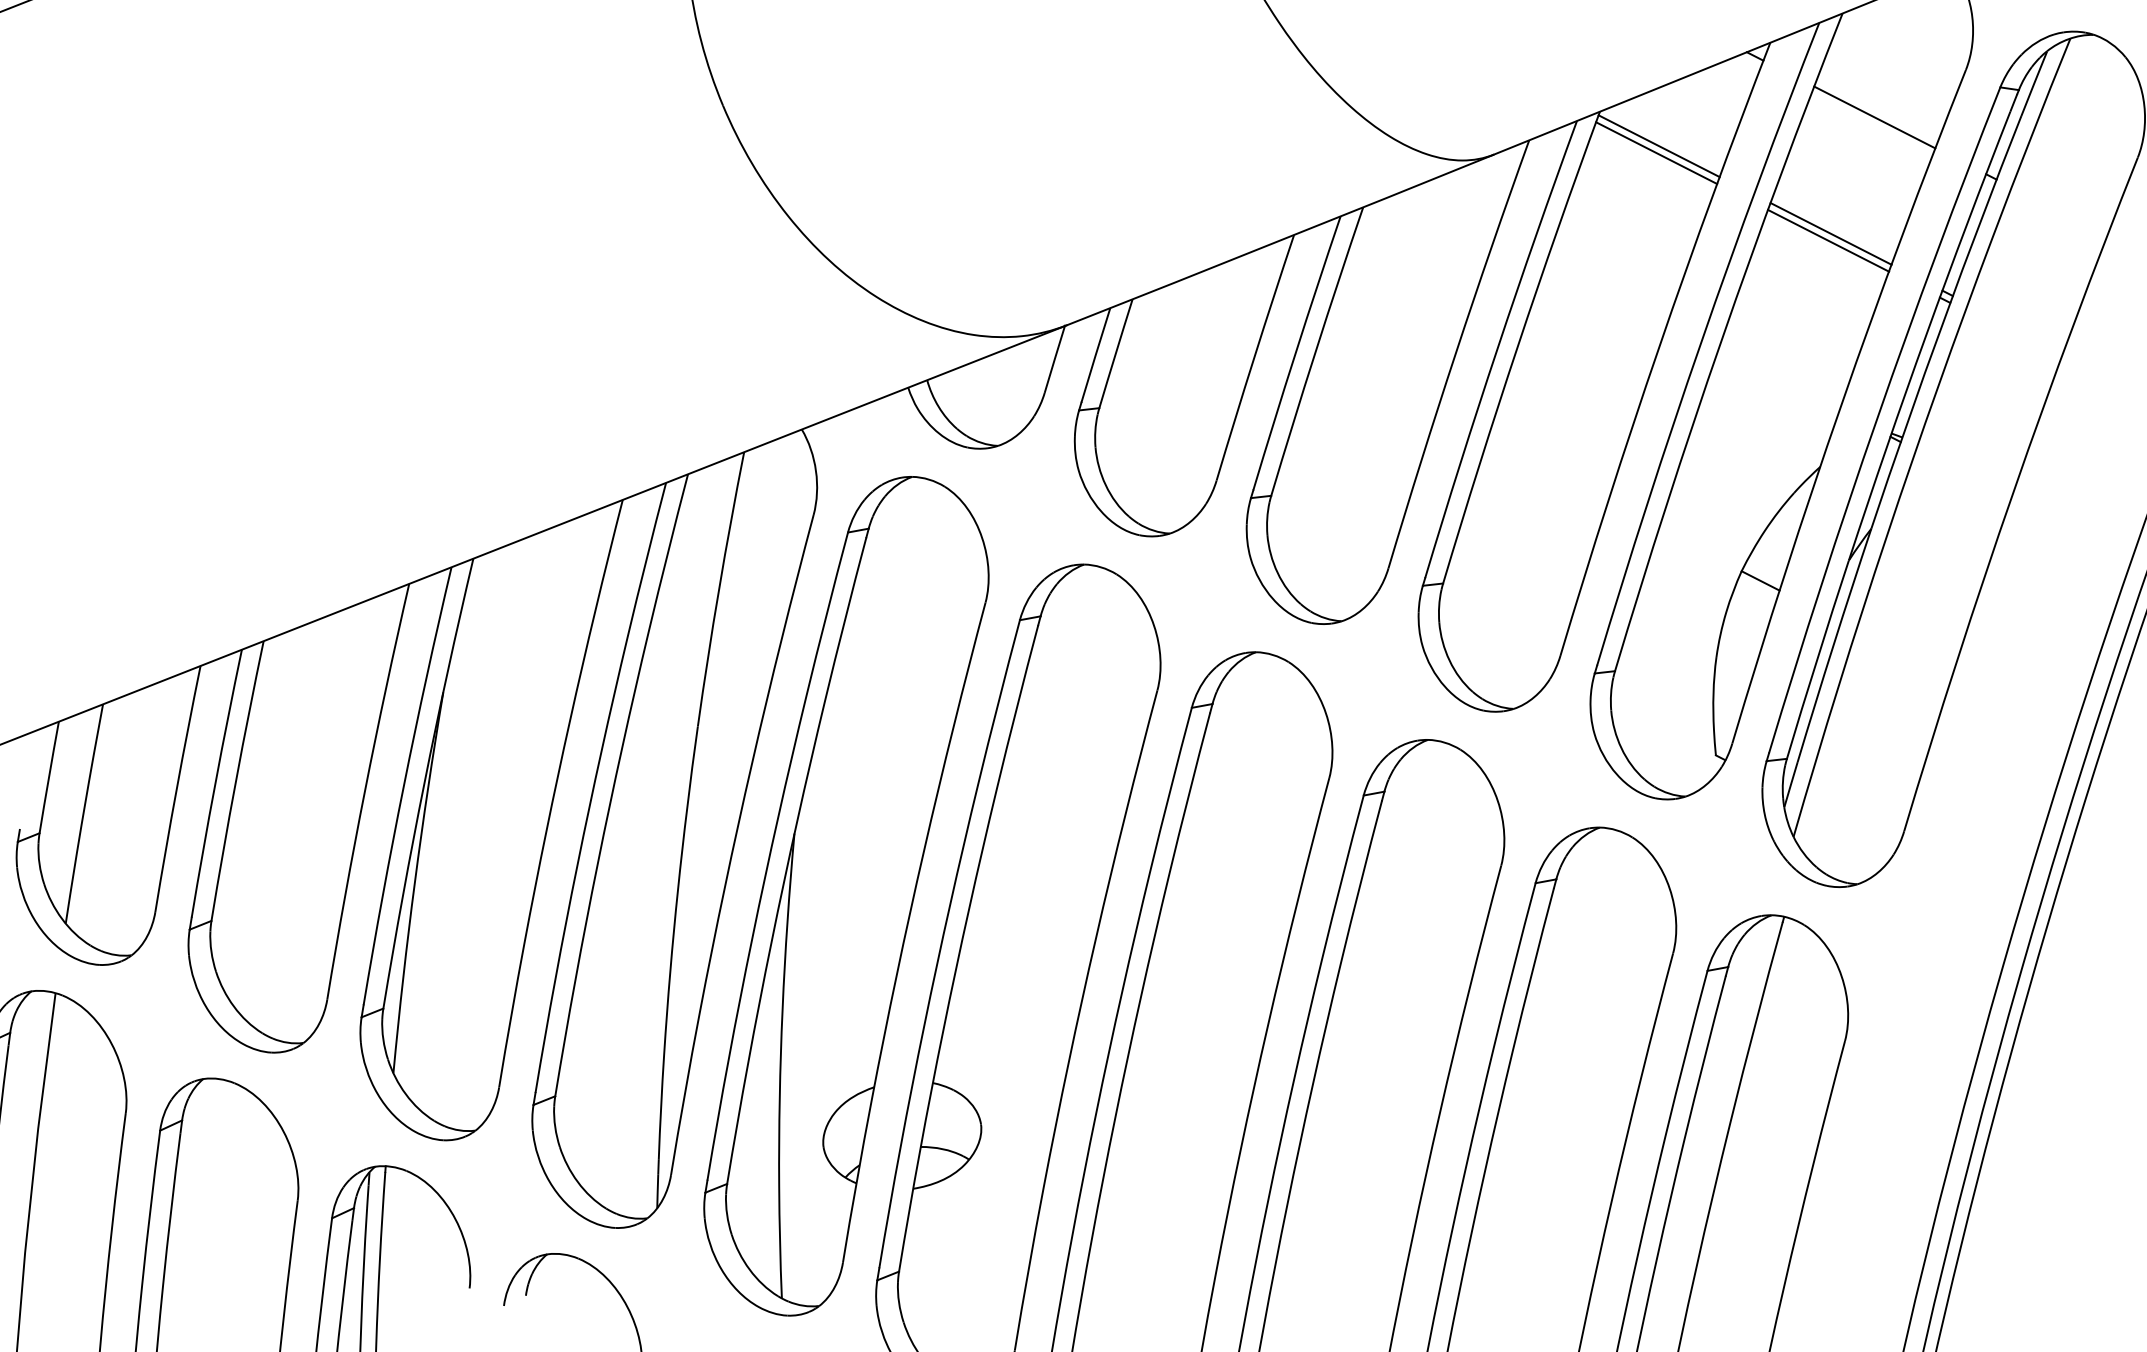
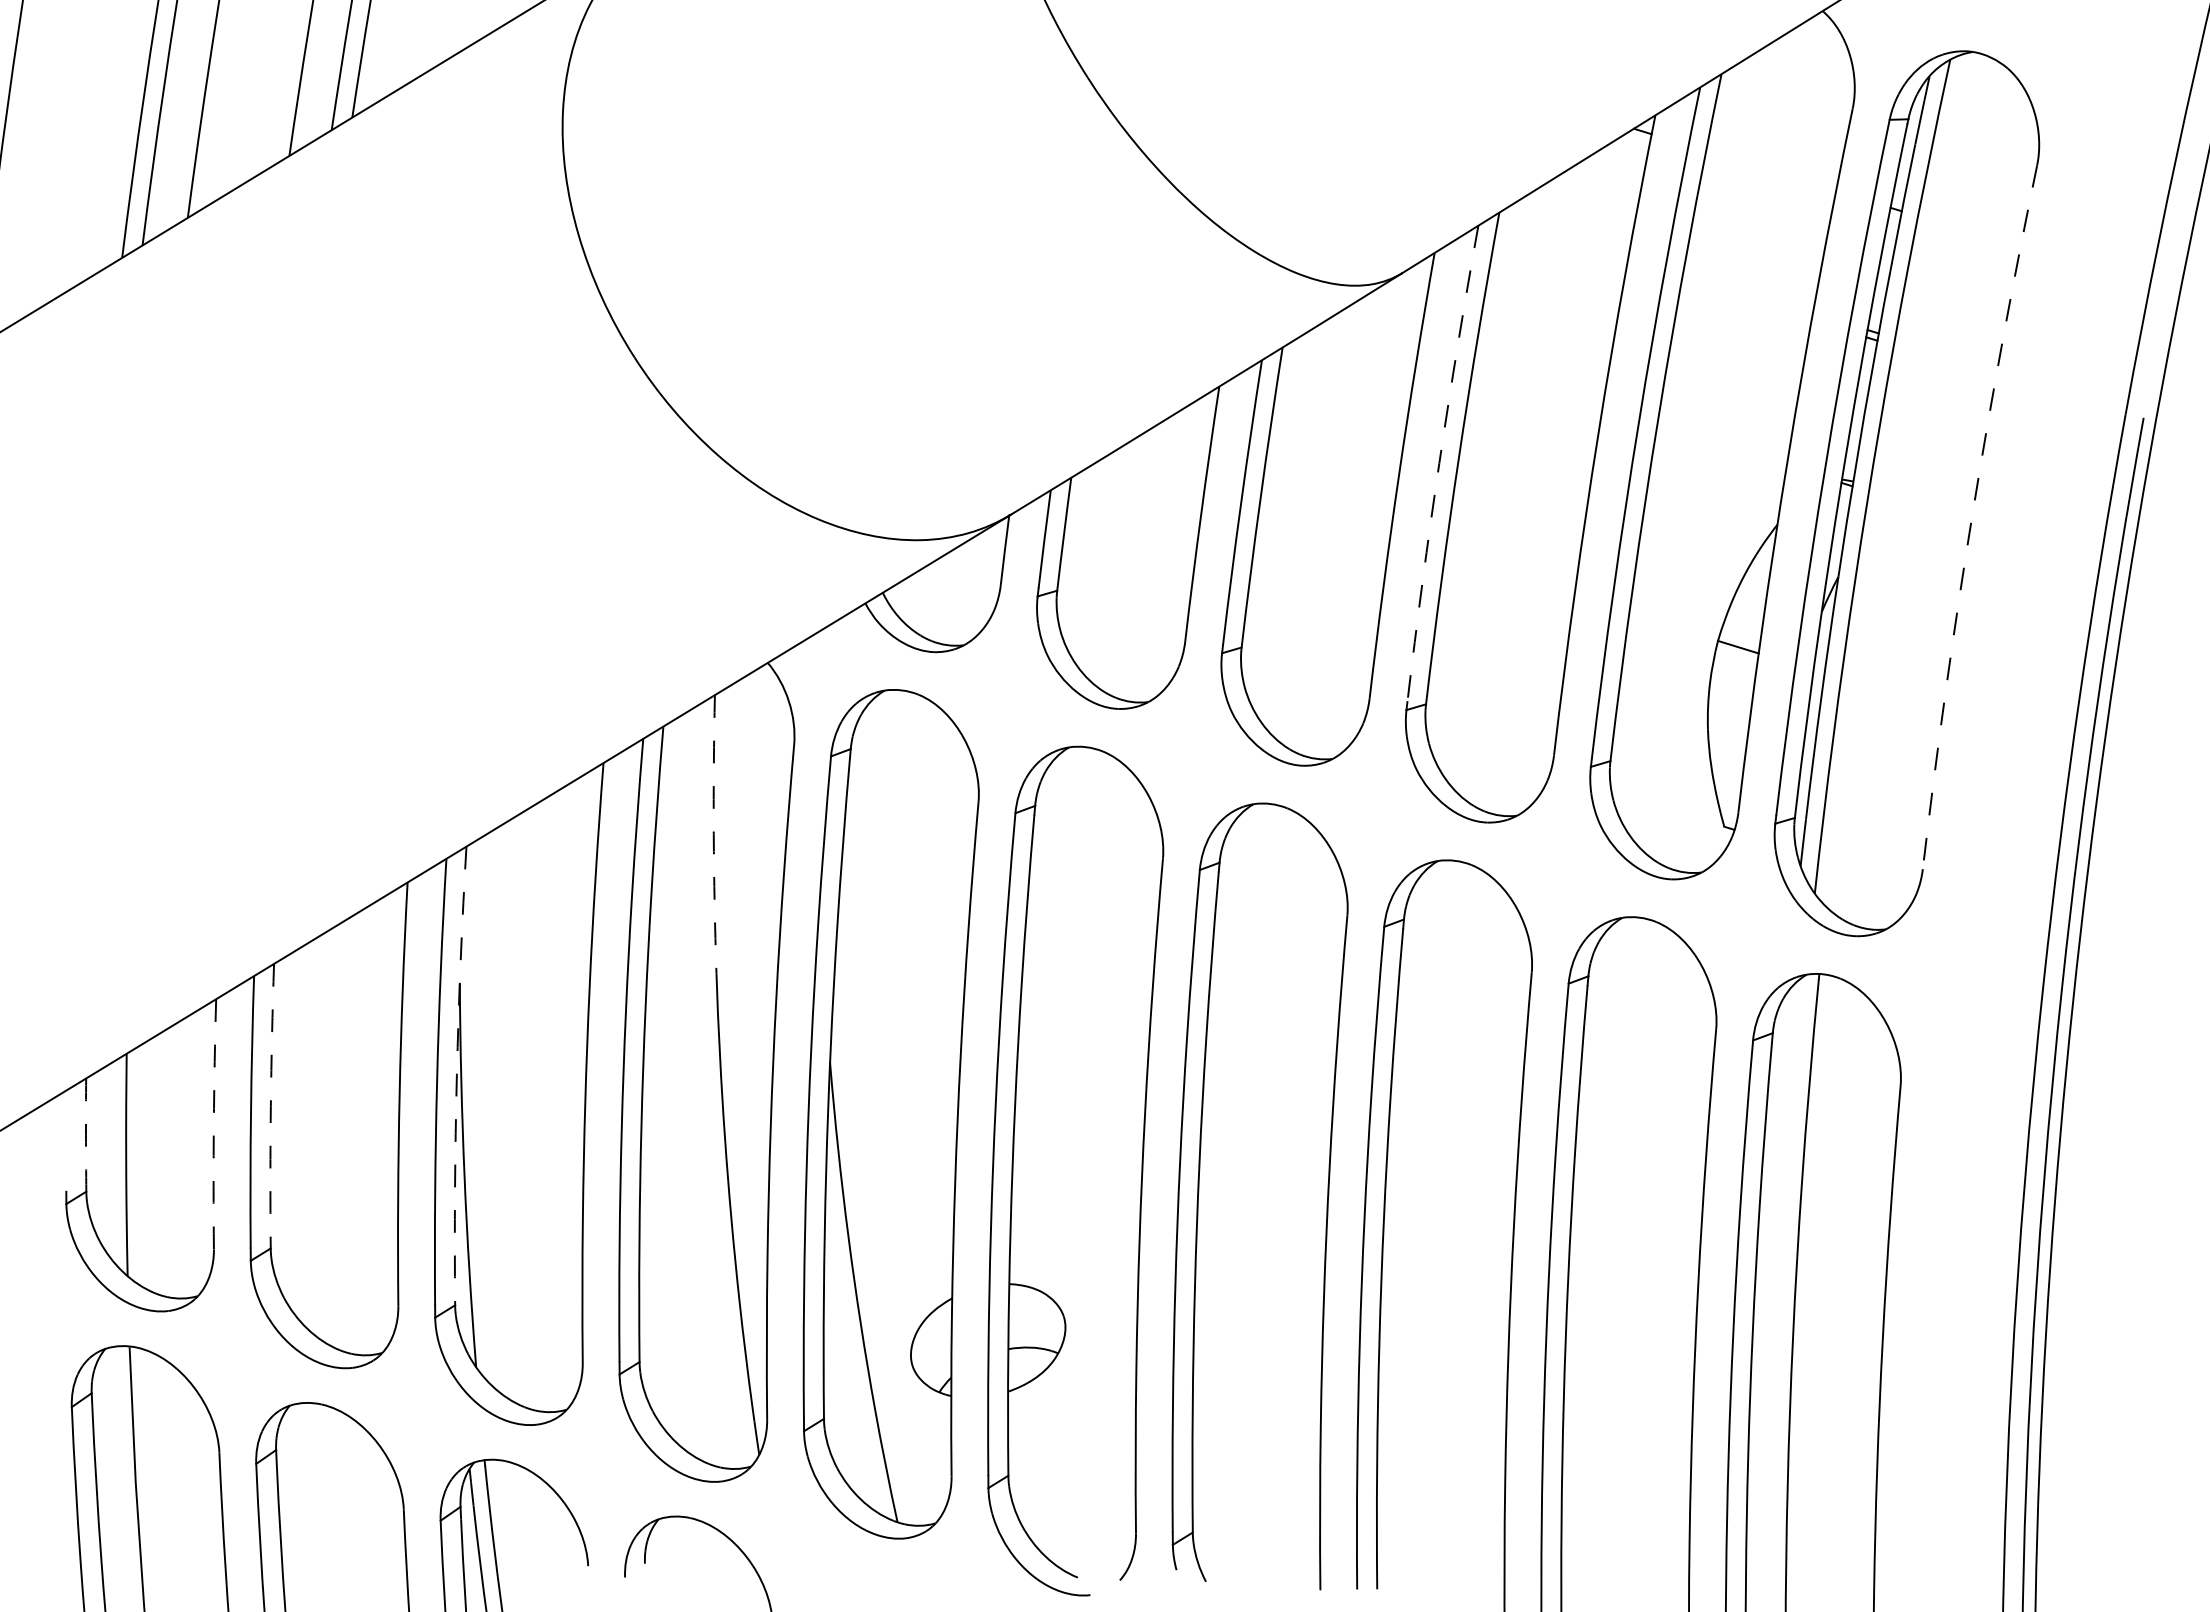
line: (1875, 118) -> (1771, 171), removed
line: (1658, 146) -> (1563, 236), removed
line: (1656, 152) -> (1562, 243), removed
line: (1831, 234) -> (1748, 293), removed
line: (1828, 240) -> (1746, 300), removed
arc: (1497, 348) -> (1439, 463), solid -> dashed
arc: (2013, 491) -> (1972, 515), solid -> dashed
arc: (718, 589) -> (713, 834), solid -> dashed
arc: (49, 777) -> (86, 1135), solid -> dashed
arc: (235, 781) -> (270, 1106), solid -> dashed
arc: (424, 782) -> (456, 1075), solid -> dashed
arc: (176, 788) -> (213, 1124), solid -> dashed

